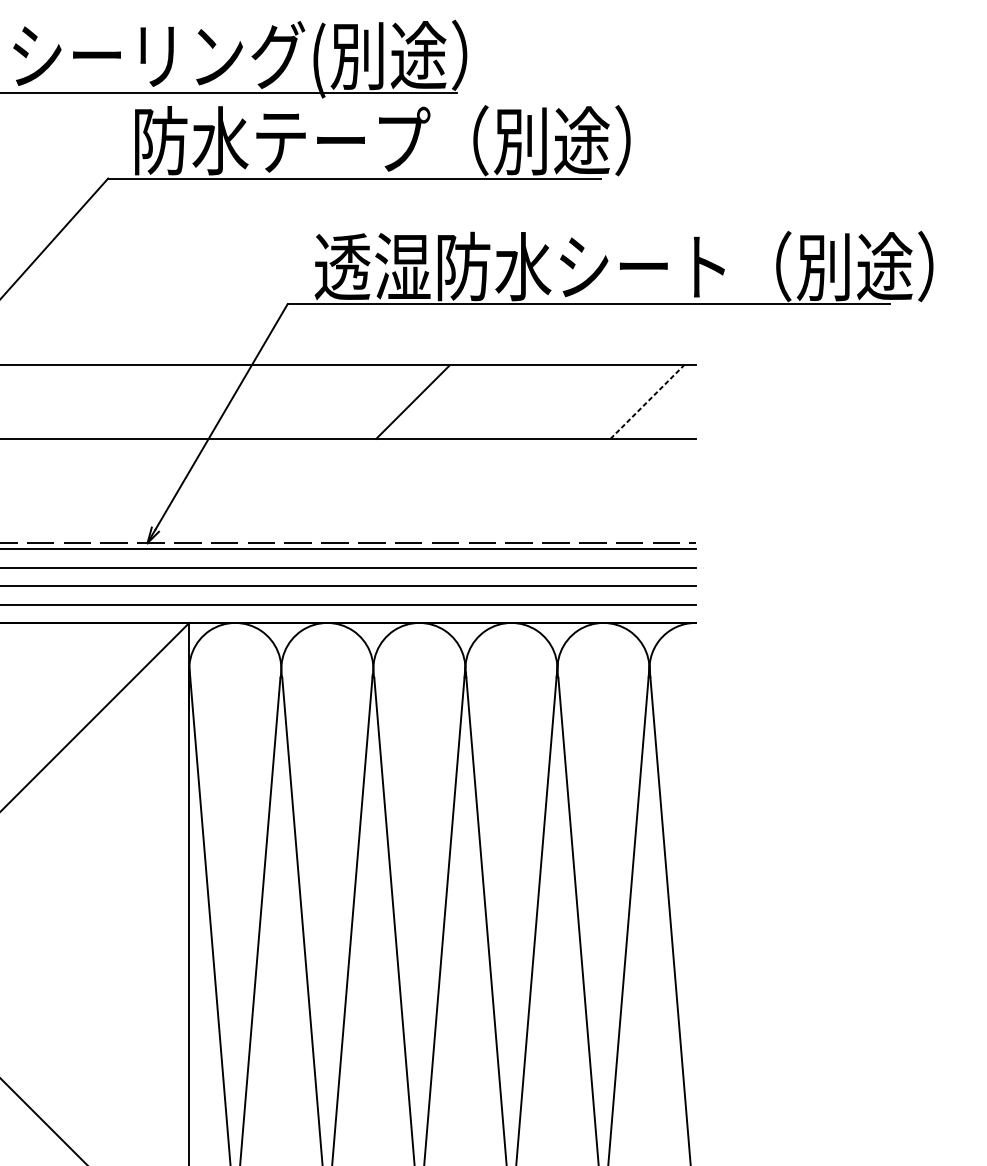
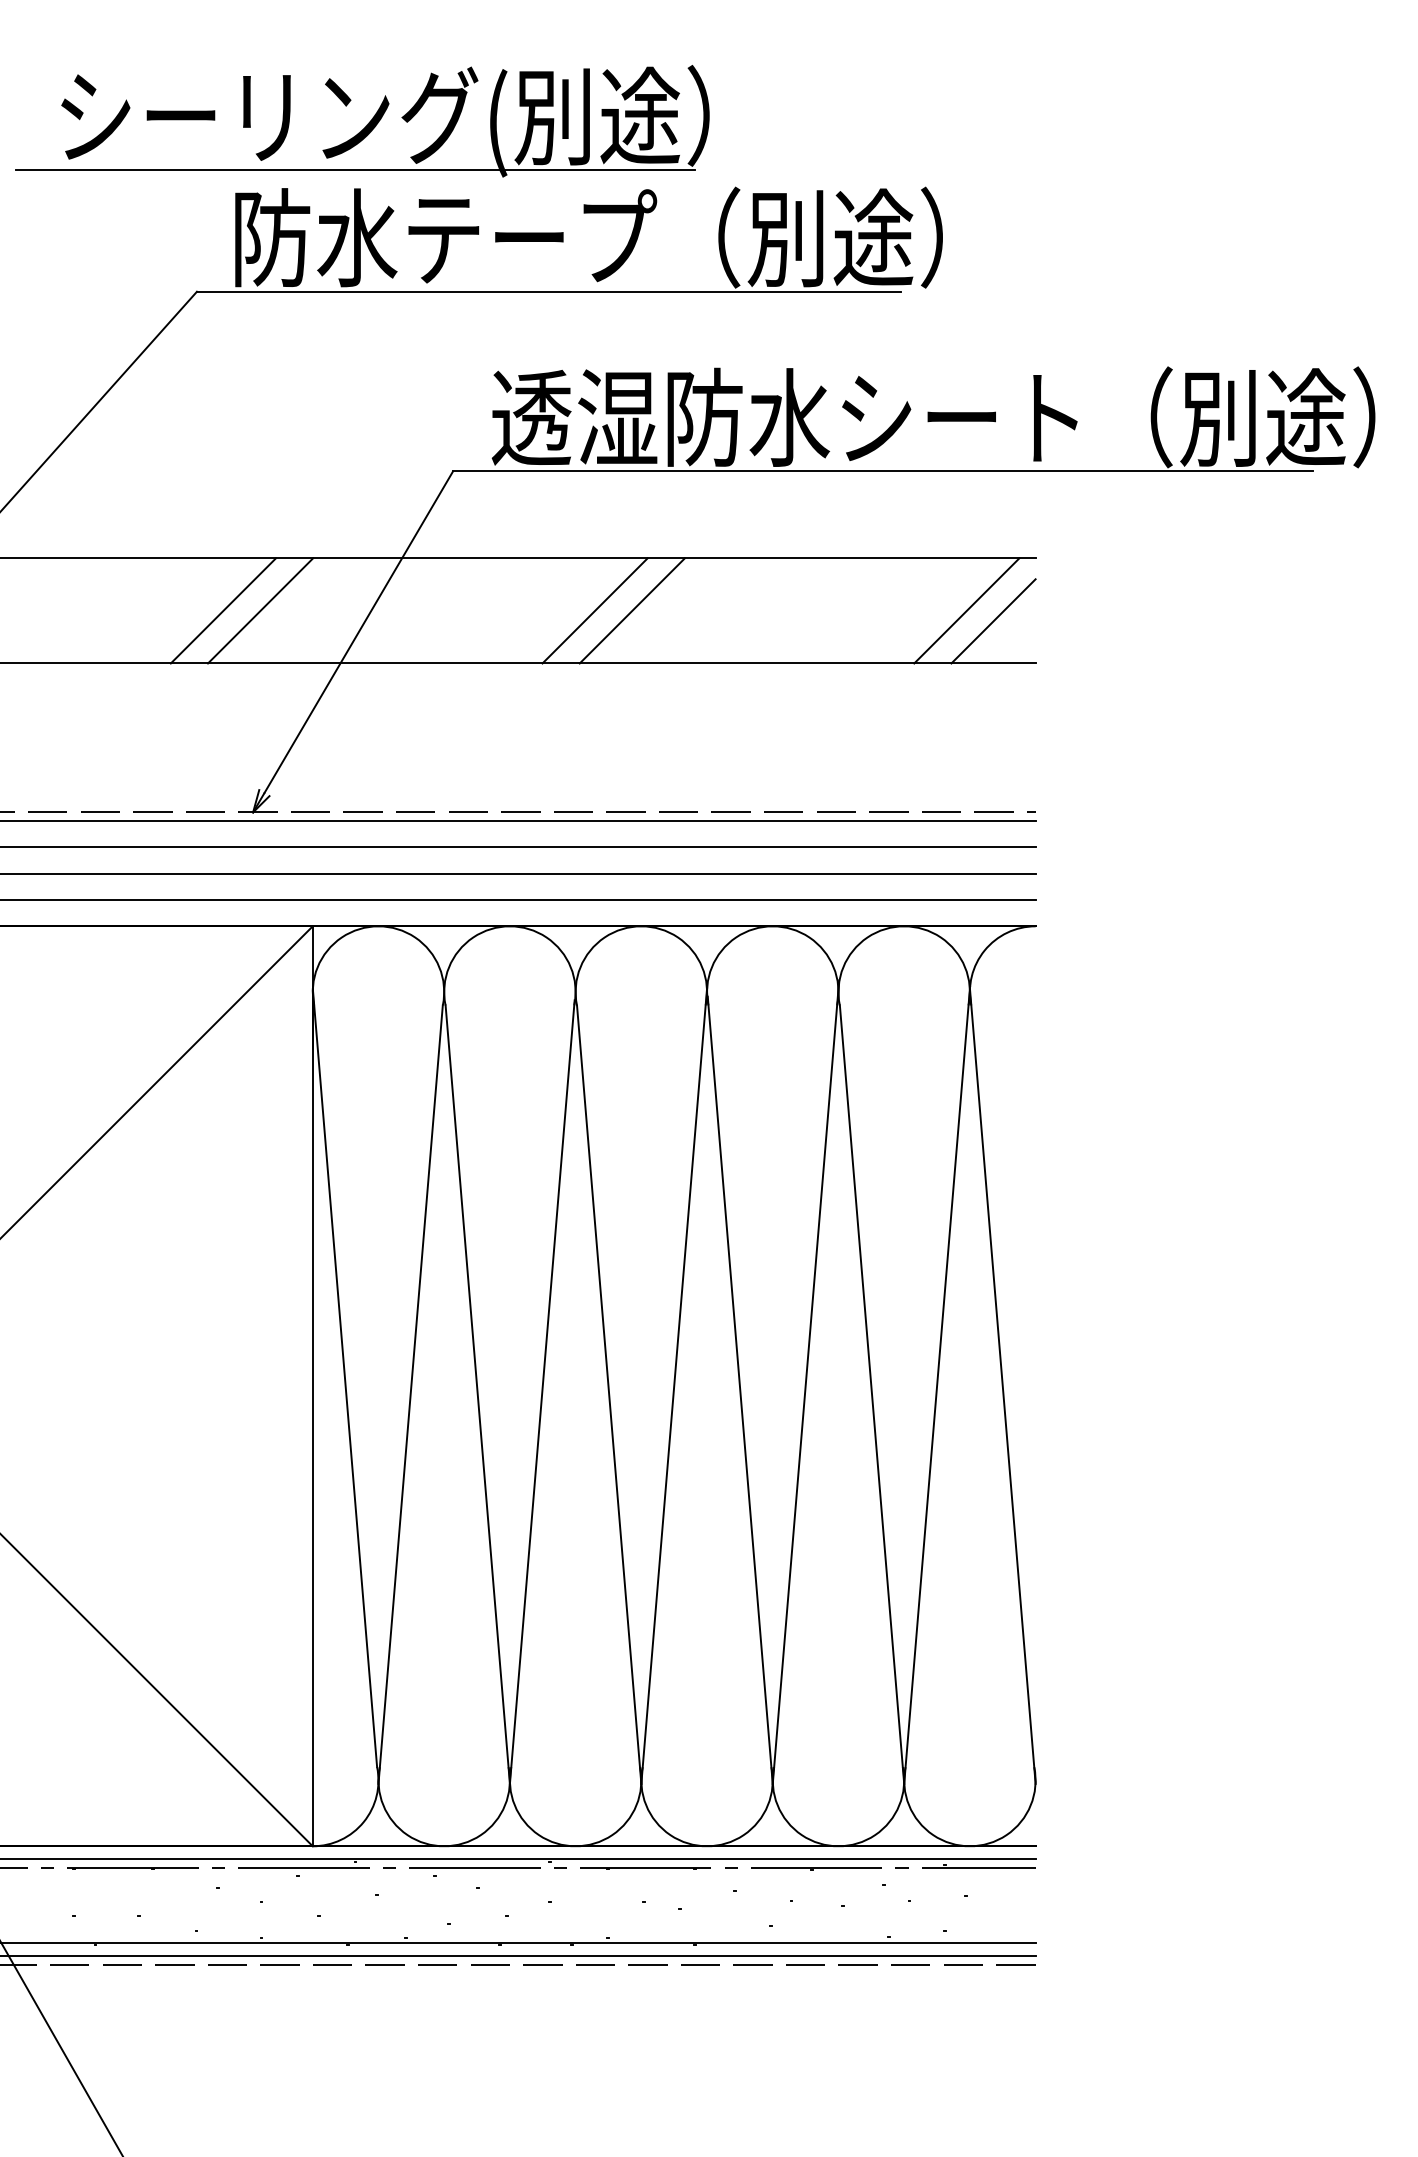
line: (126, 401) -> (222, 610), added
line: (152, 401) -> (260, 610), added
line: (386, 401) -> (594, 610), added
line: (647, 401) -> (967, 610), dashed -> solid
line: (666, 409) -> (993, 621), added

